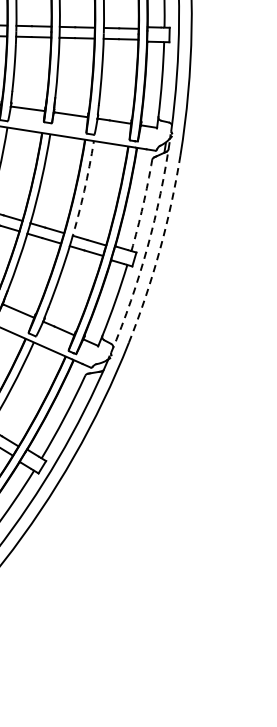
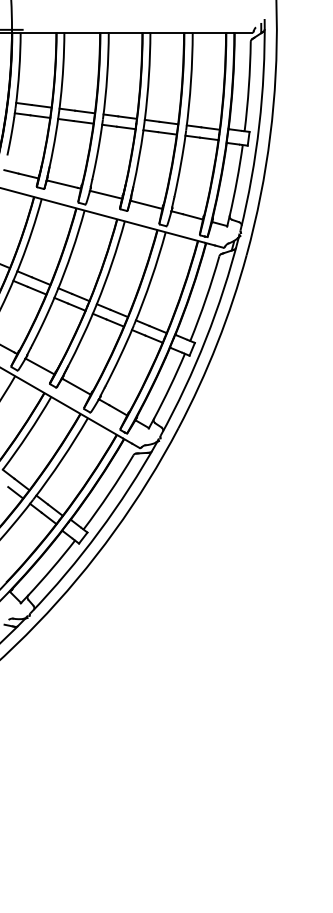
arc: (84, 191) -> (151, 279), dashed -> solid
arc: (142, 206) -> (205, 299), dashed -> solid
arc: (147, 247) -> (205, 339), dashed -> solid
arc: (159, 250) -> (217, 343), dashed -> solid

